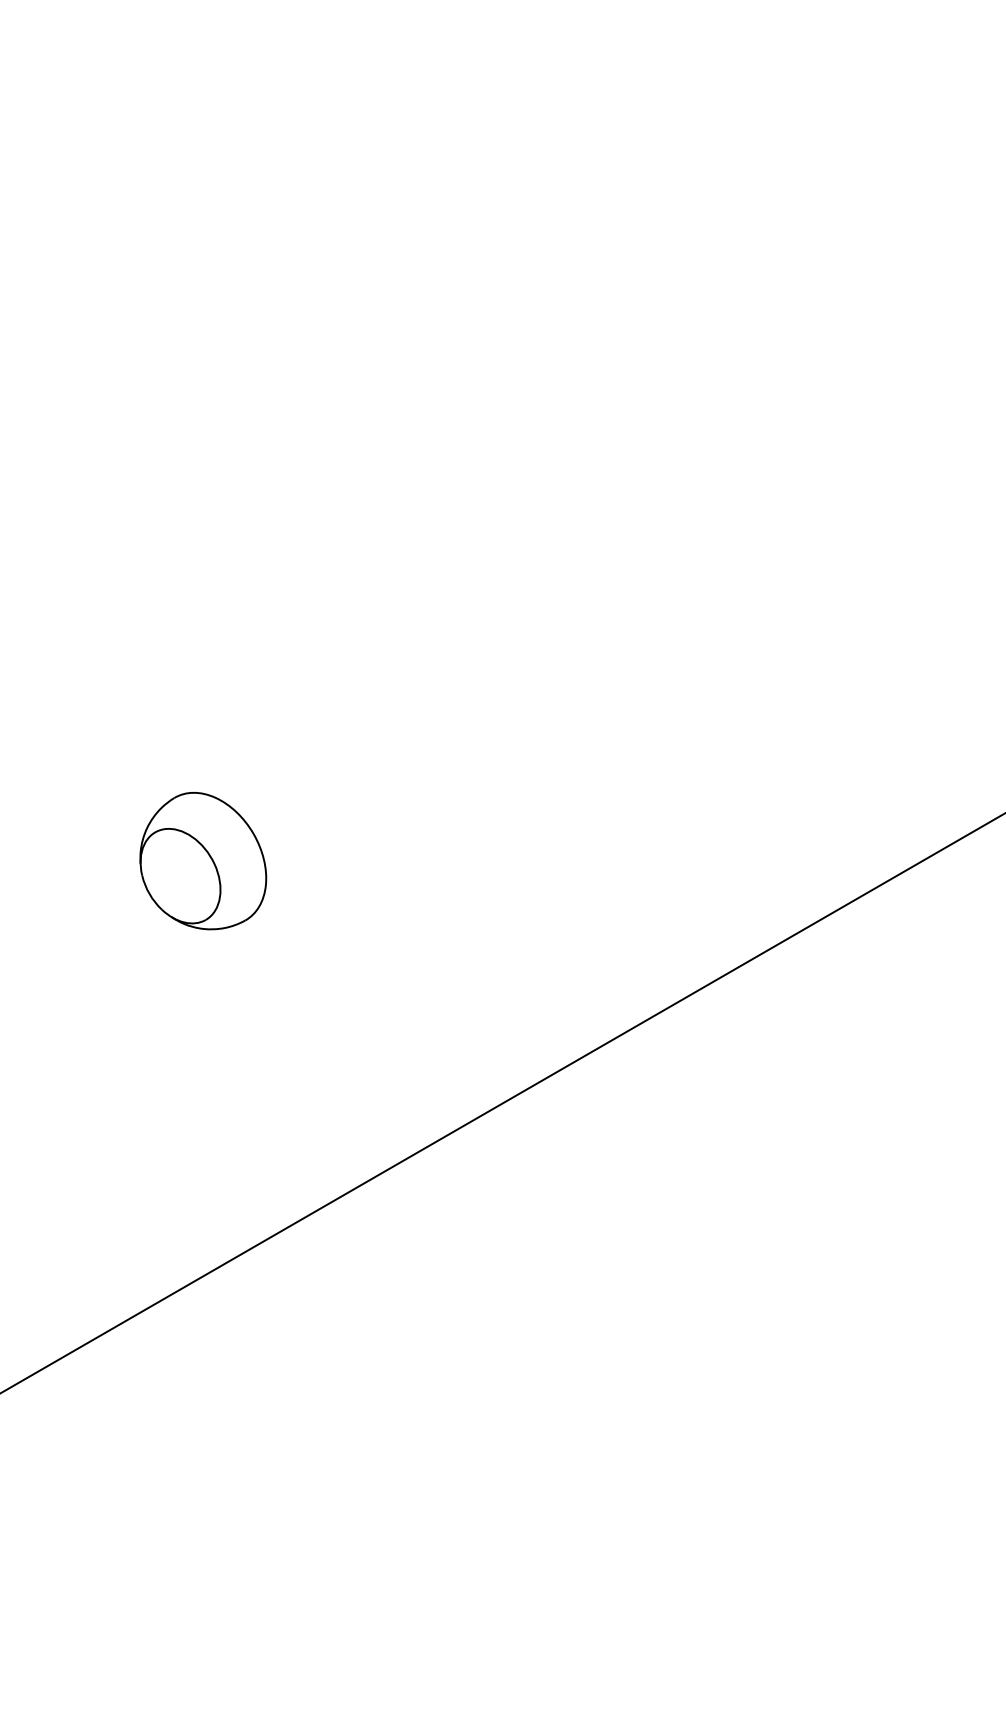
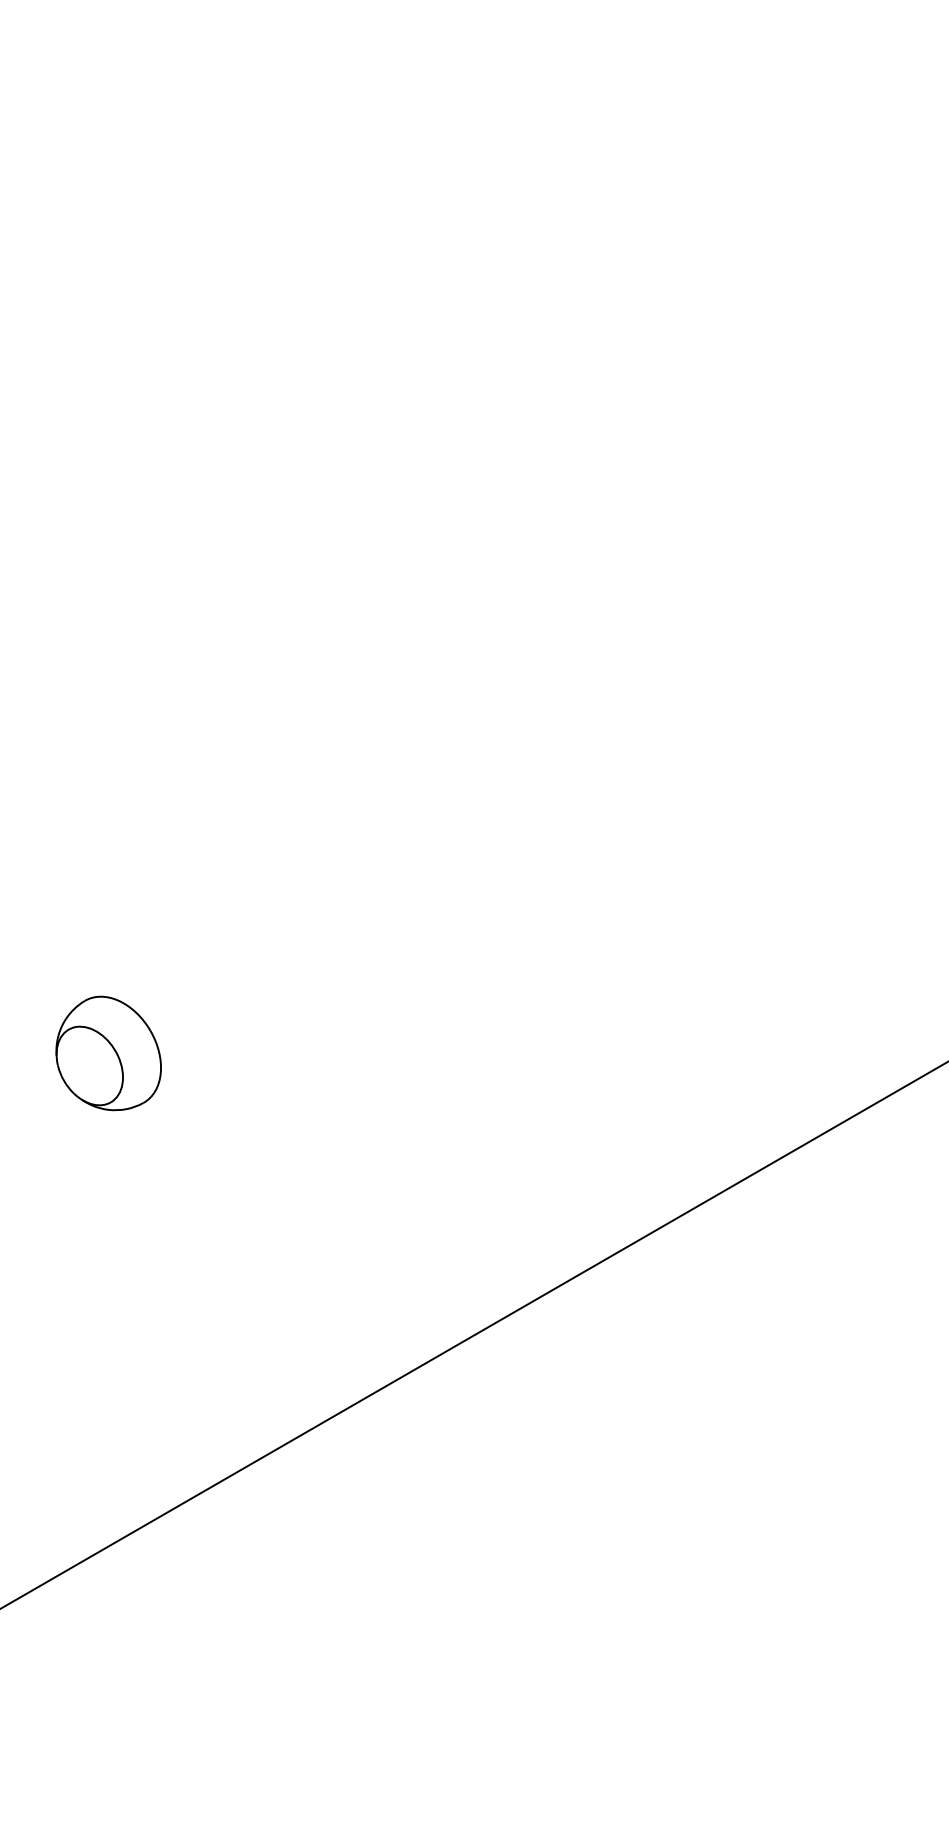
part: (203, 861) -> (108, 1053), size x0.7

